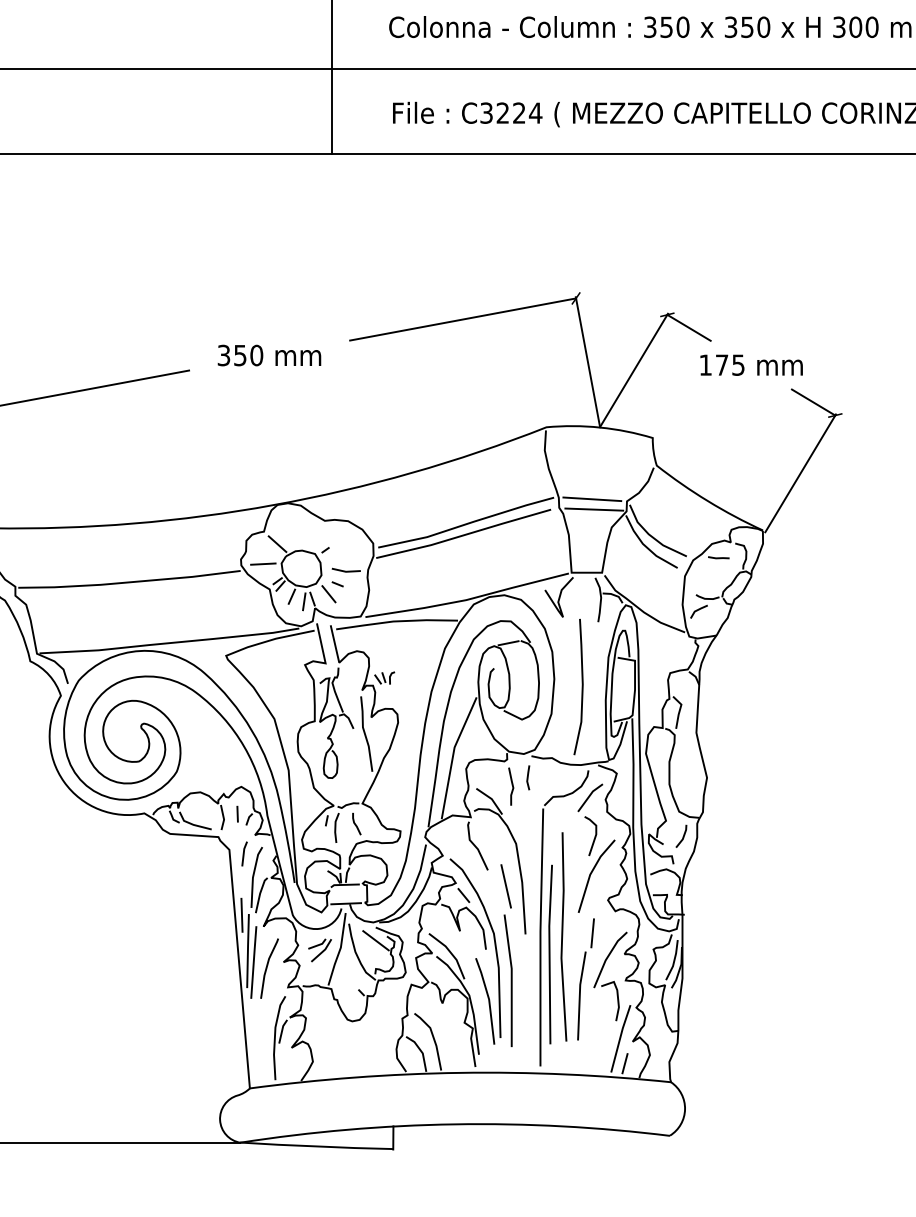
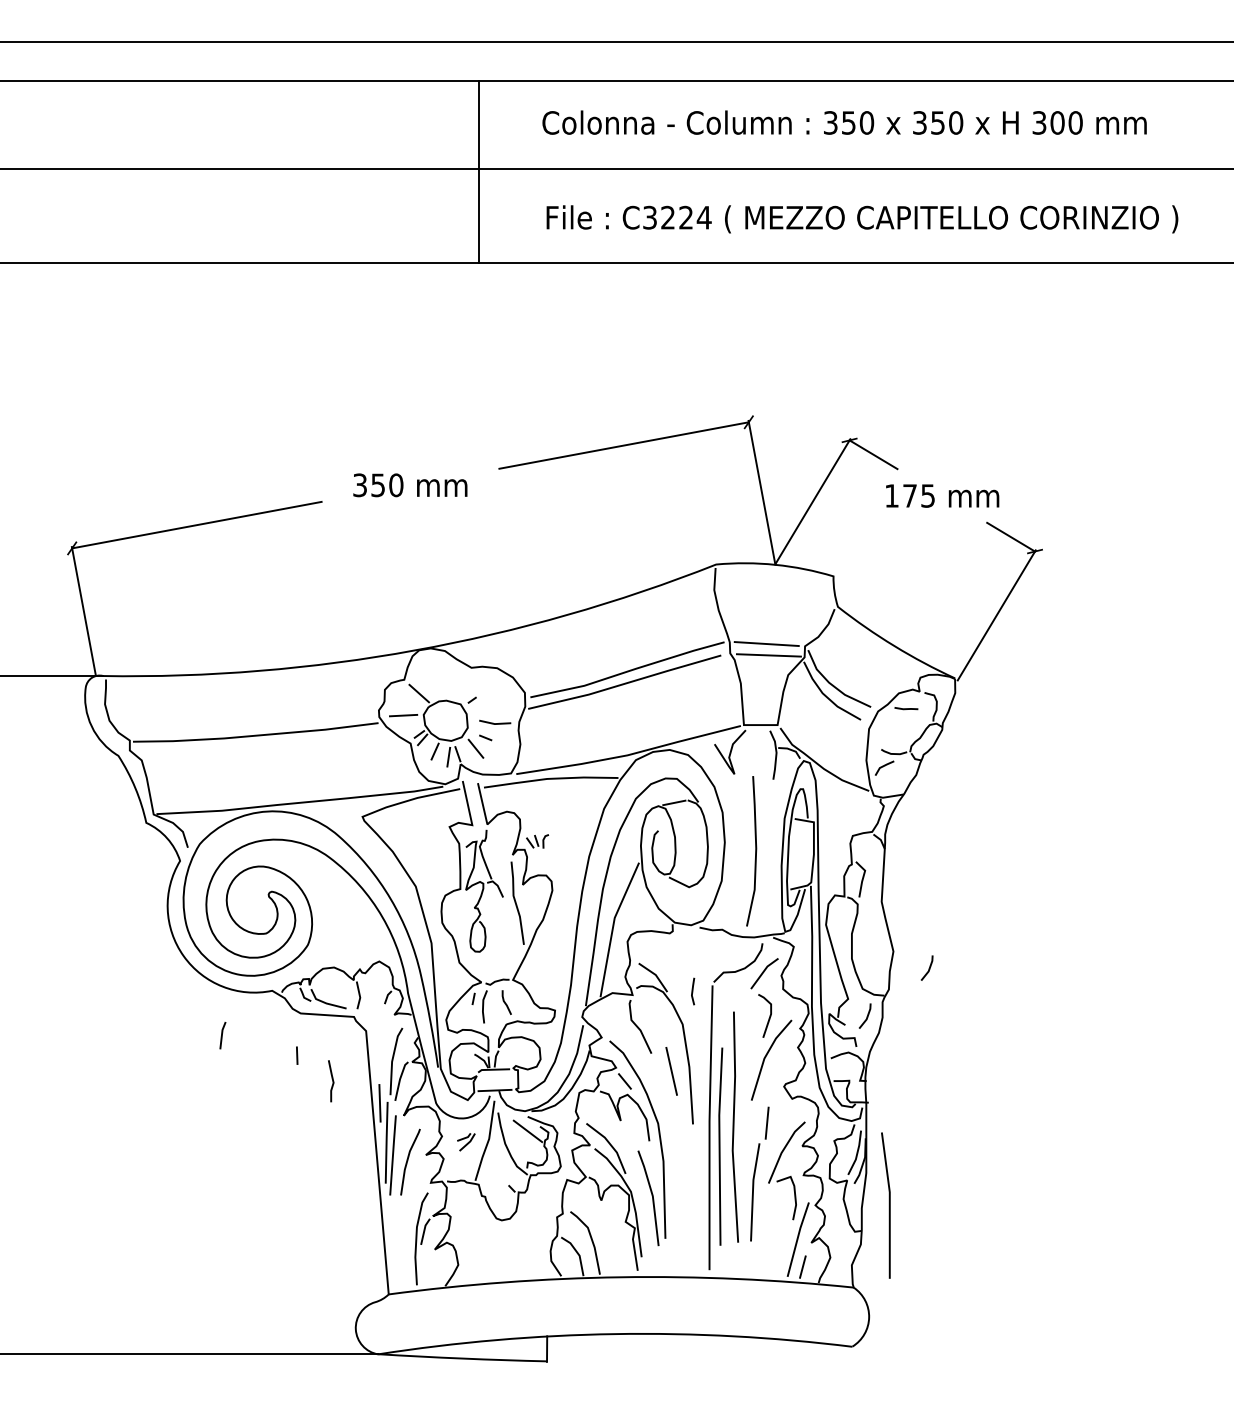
line: (528, 777) -> (693, 991), moved
line: (512, 786) -> (332, 1081), moved
line: (738, 793) -> (928, 968), added
line: (237, 814) -> (297, 1055), moved
line: (244, 853) -> (222, 1035), moved
part: (320, 950) -> (466, 1142), size x0.7
line: (510, 980) -> (888, 1205), moved

